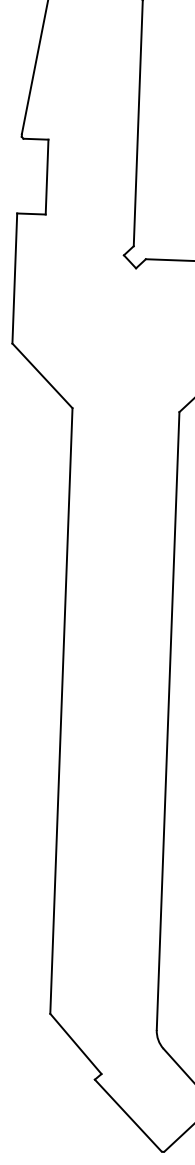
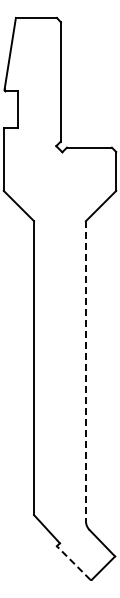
line: (167, 721) -> (85, 371), solid -> dashed
line: (128, 1114) -> (73, 562), solid -> dashed

